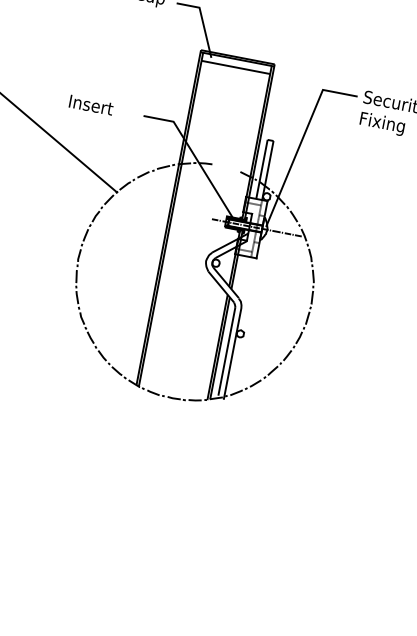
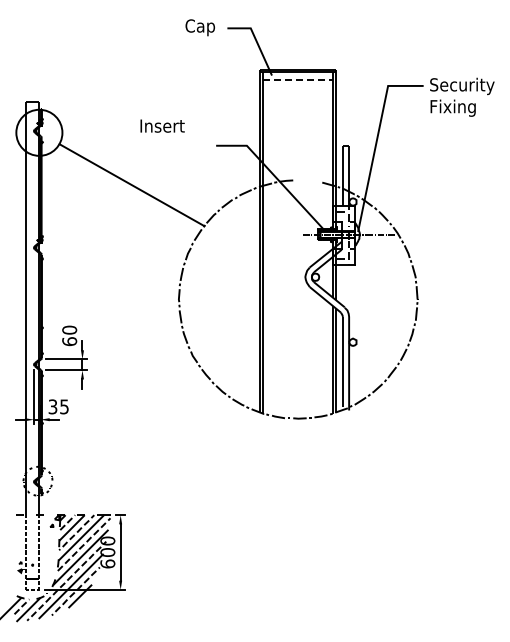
line: (236, 67) -> (298, 80), solid -> dashed
text: (91, 104) -> (162, 125), moved

